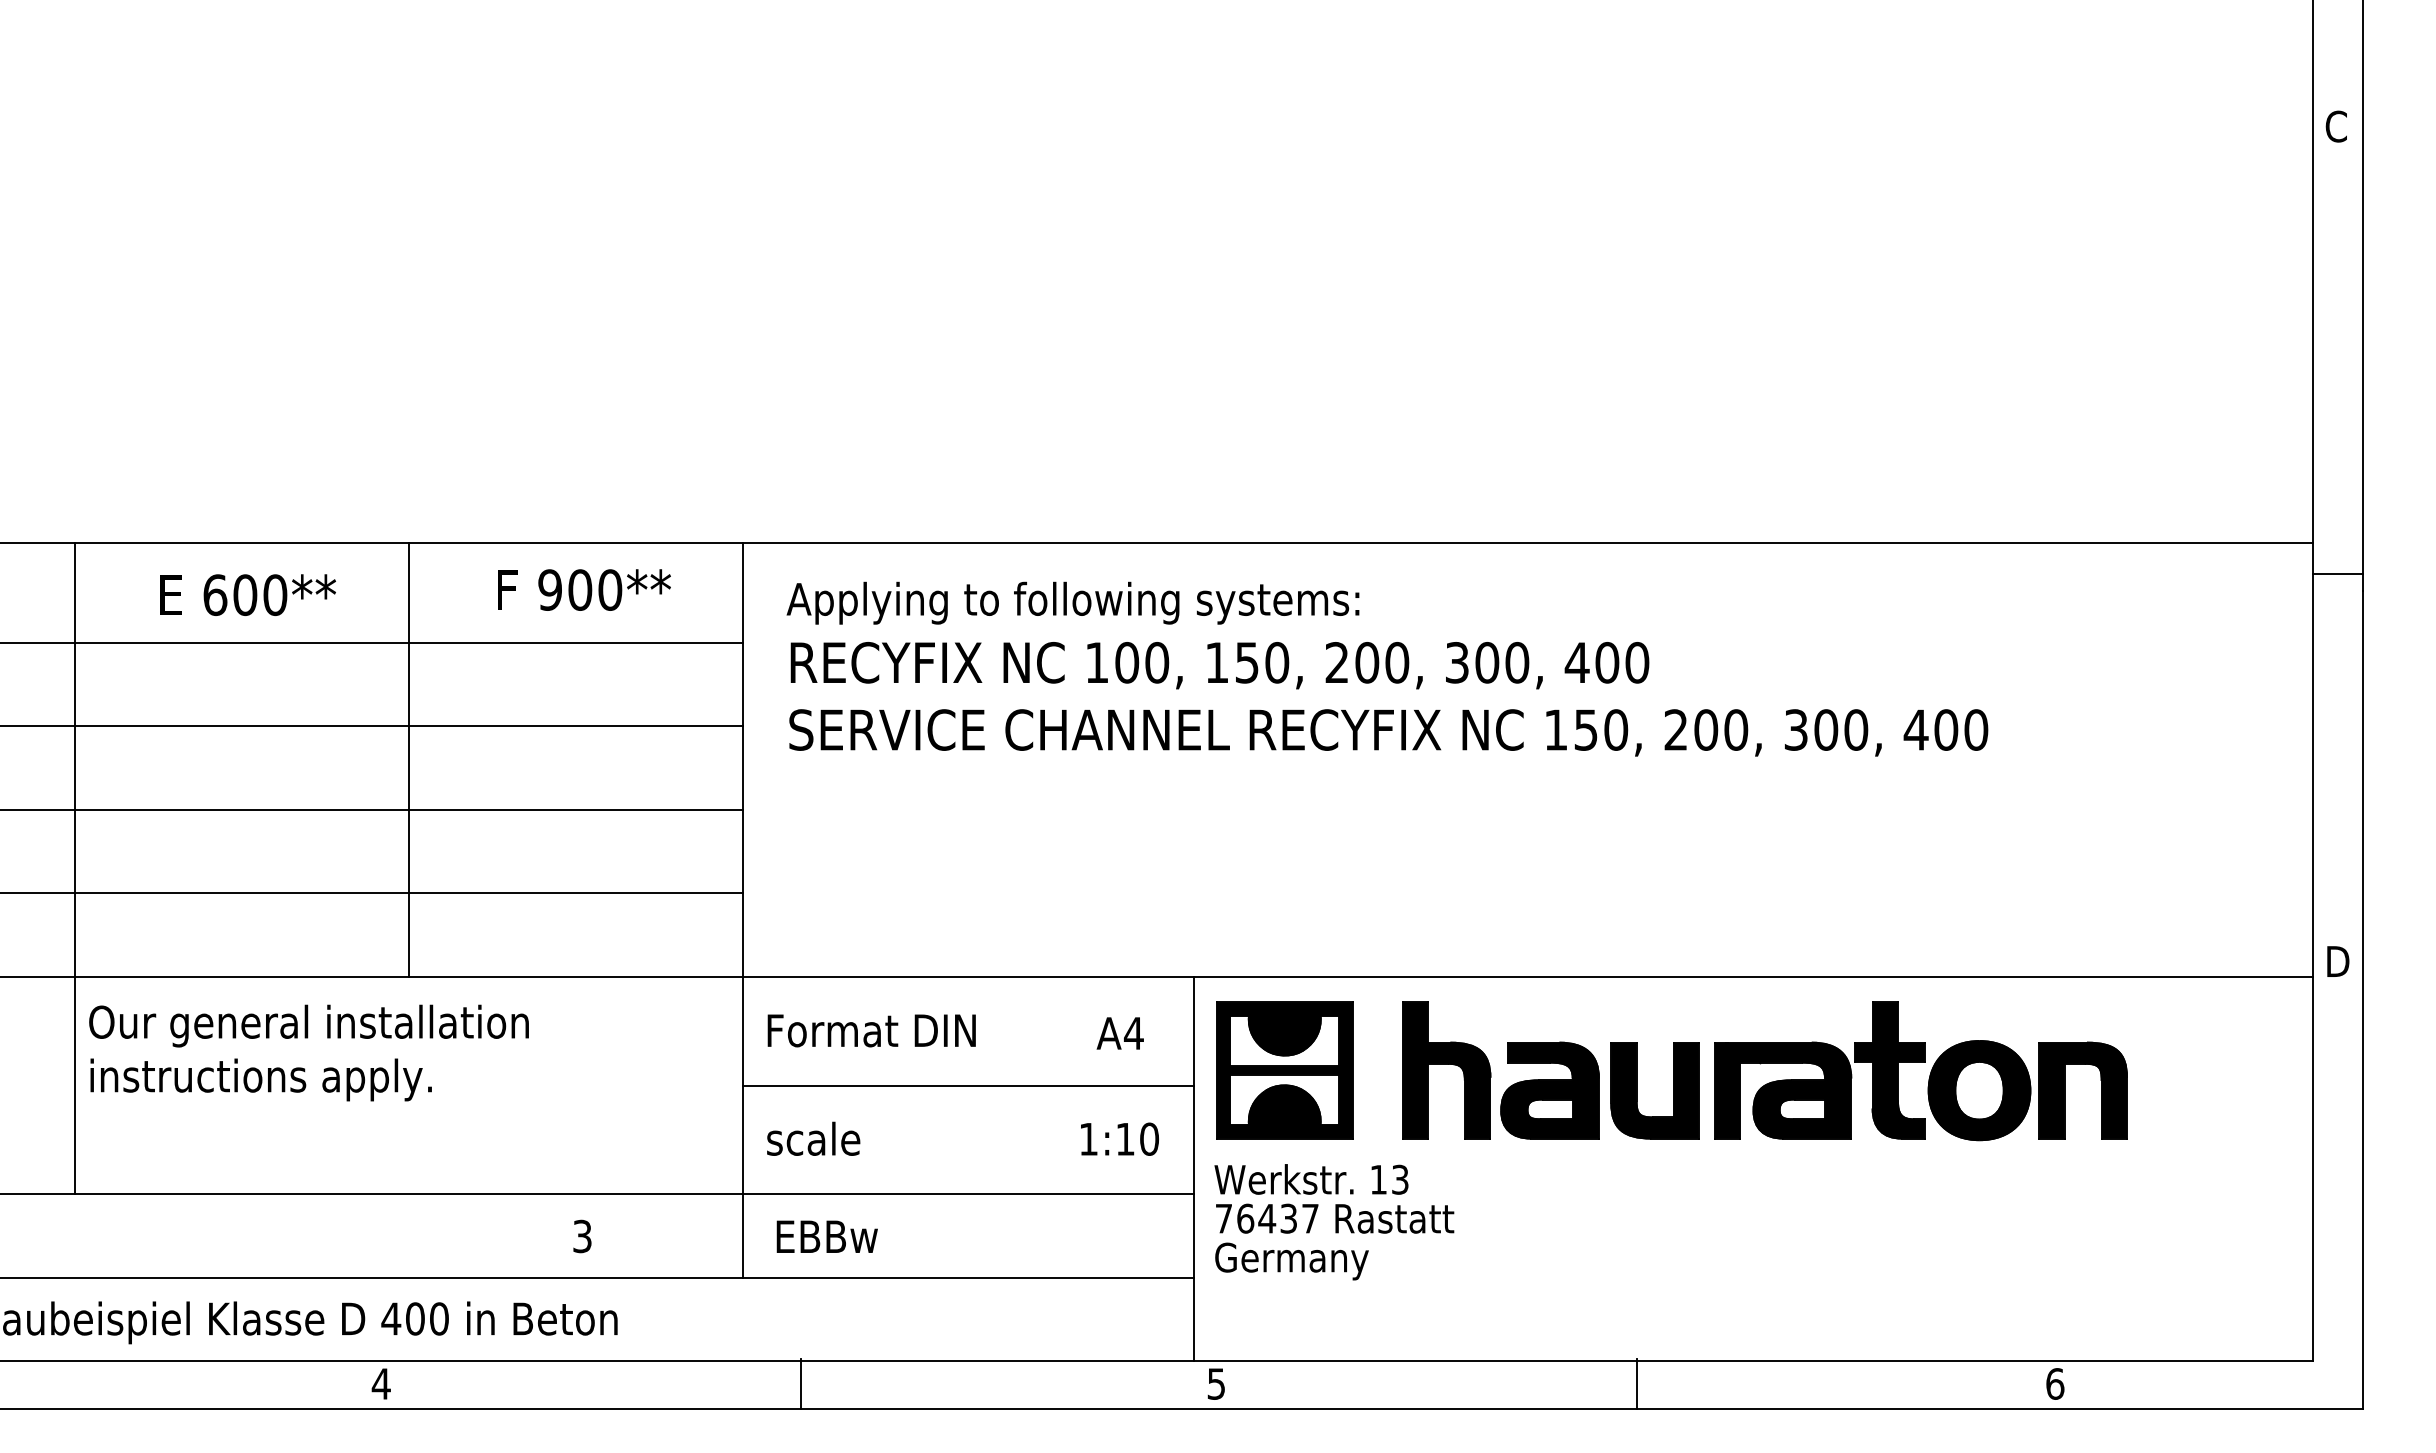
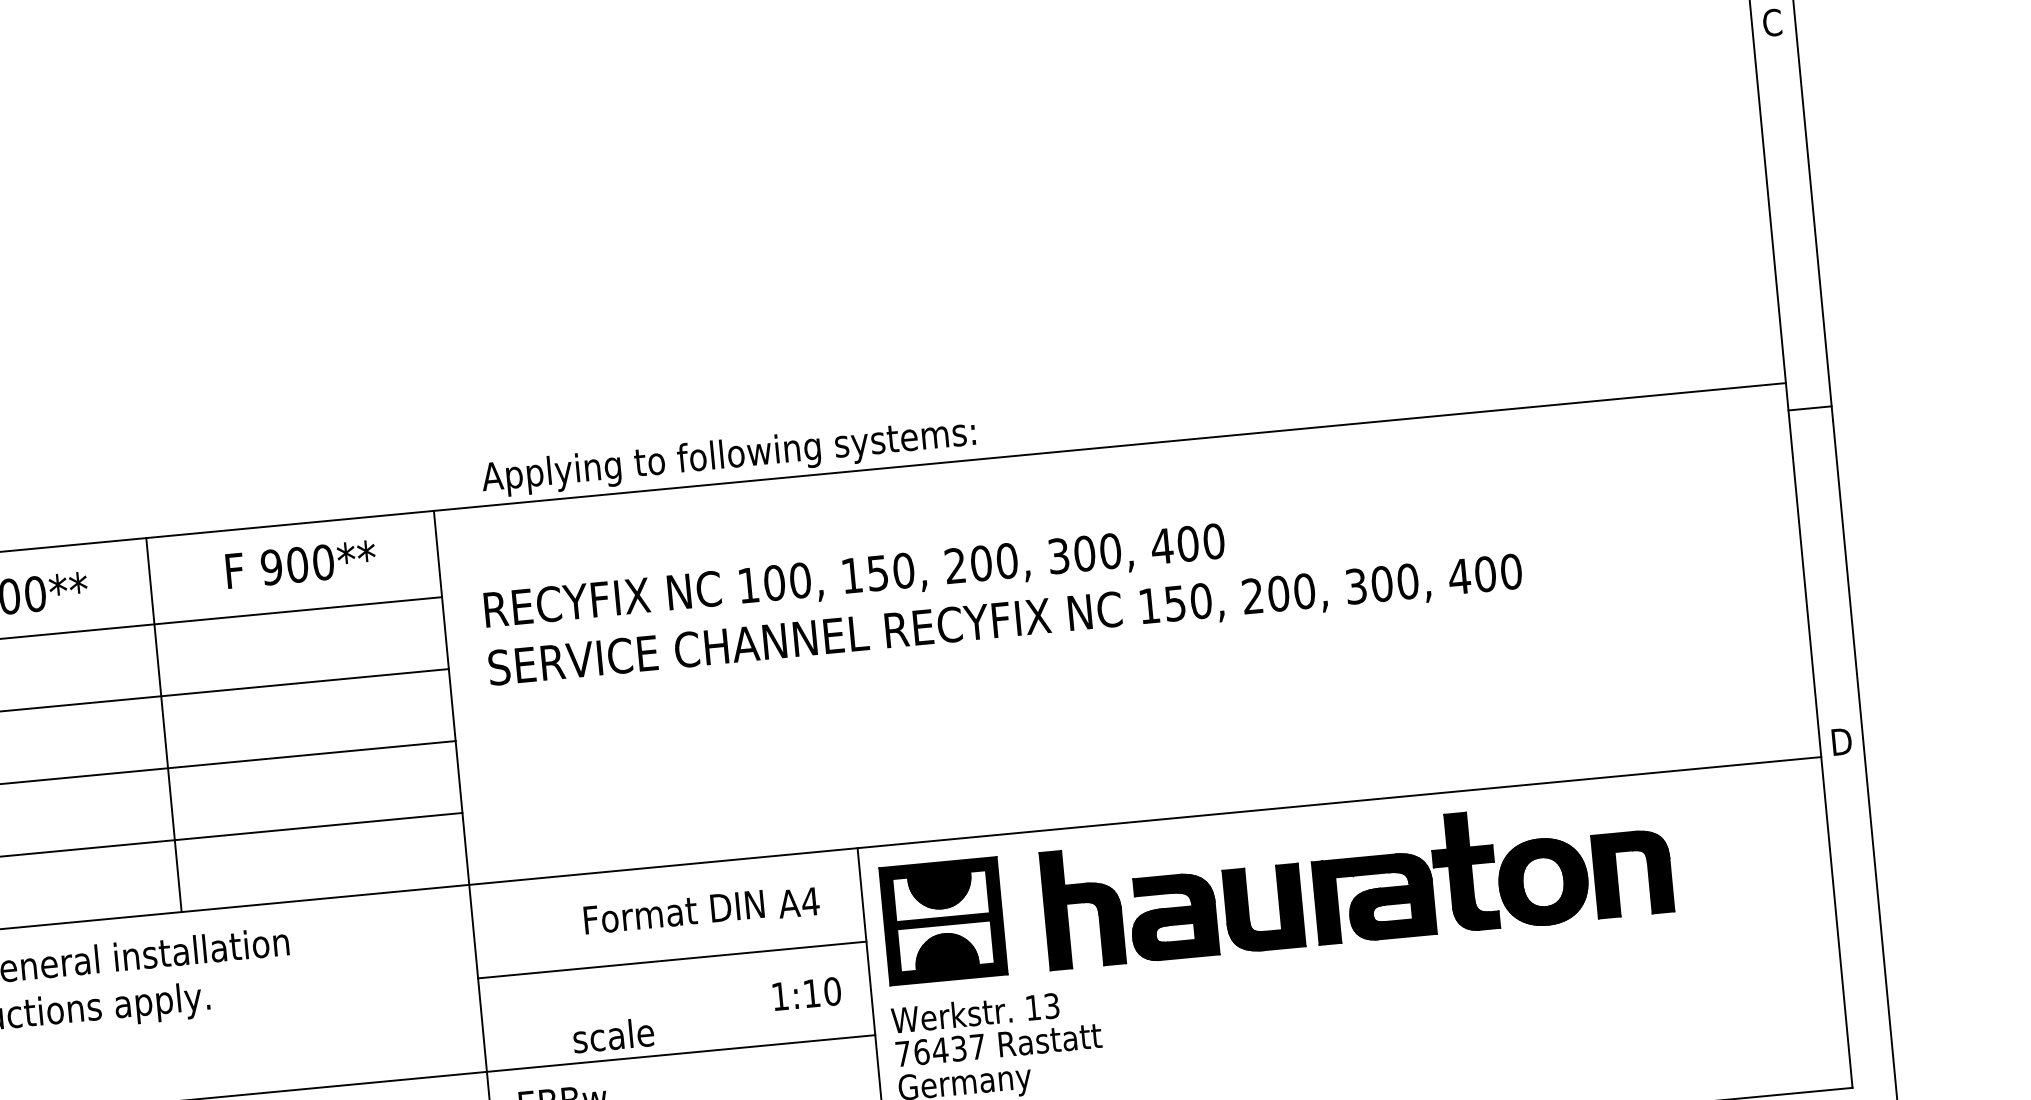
text: (1072, 602) -> (728, 456), moved
text: (871, 1030) -> (673, 912), moved
text: (813, 1138) -> (613, 1035), moved

